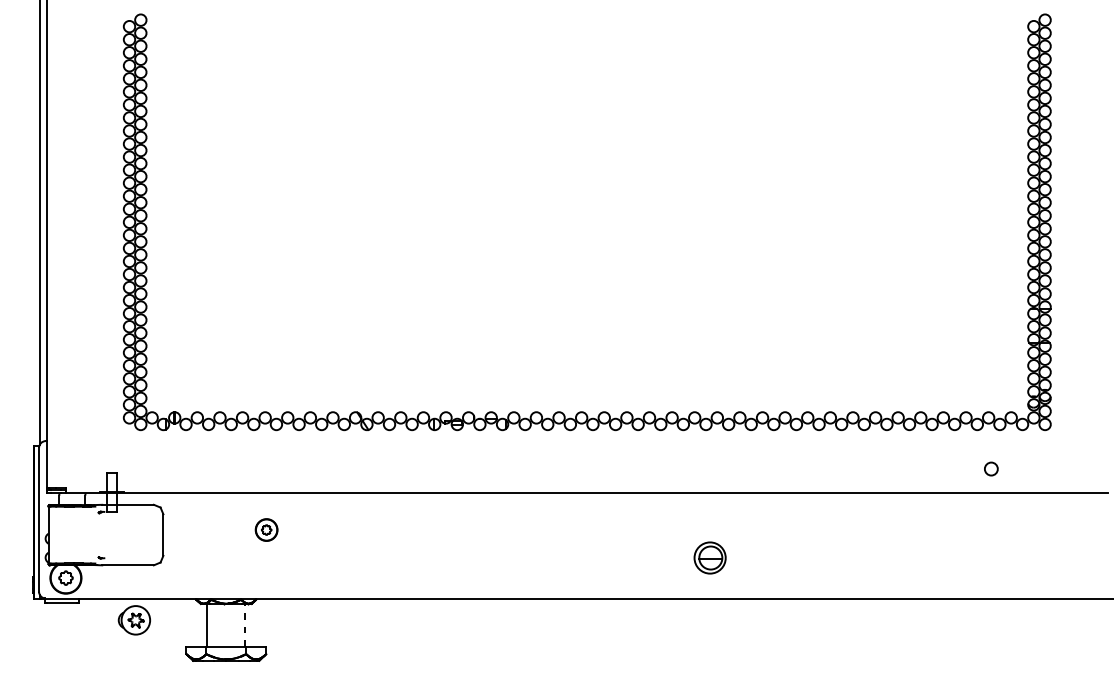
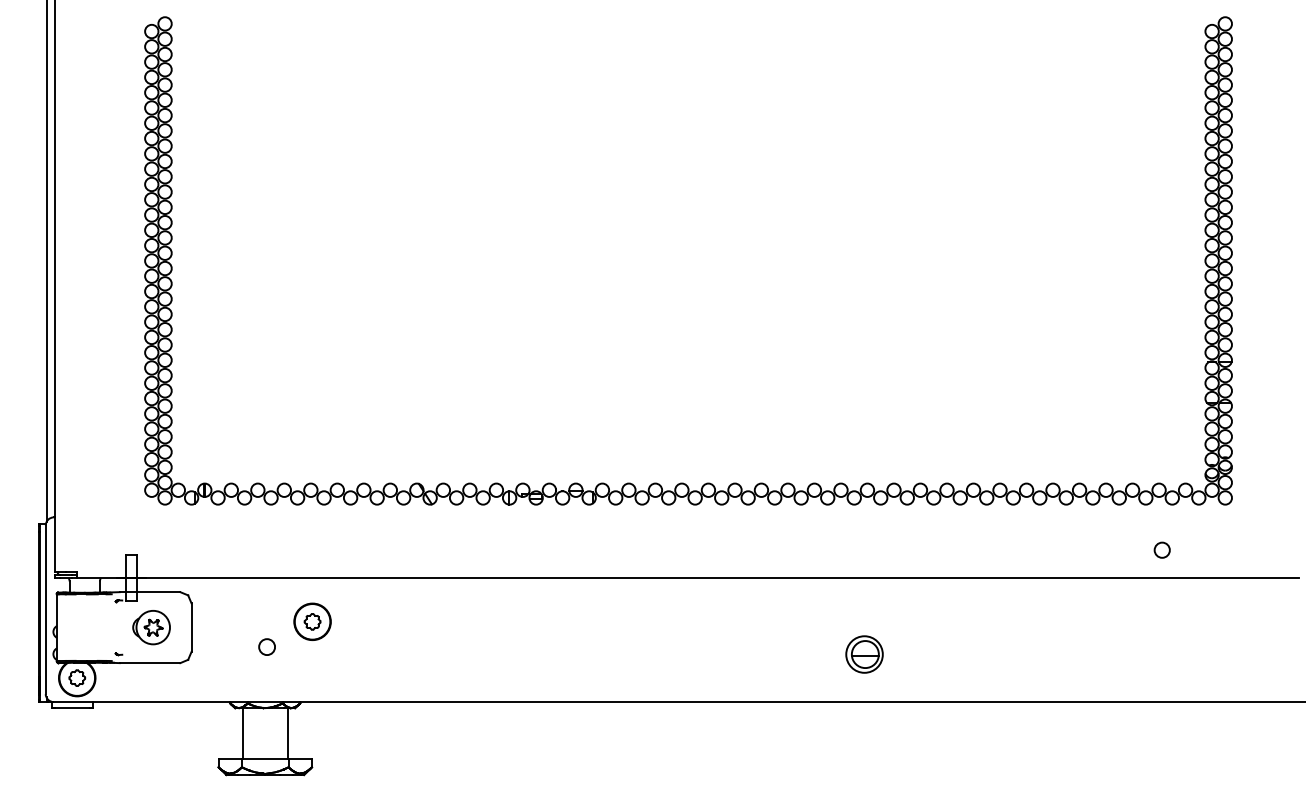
part: (266, 529) -> (312, 621), size x1.43
circle: (227, 551) -> (266, 646), added
part: (710, 557) -> (864, 654), moved
part: (134, 620) -> (151, 627), moved
line: (245, 625) -> (287, 733), dashed -> solid

